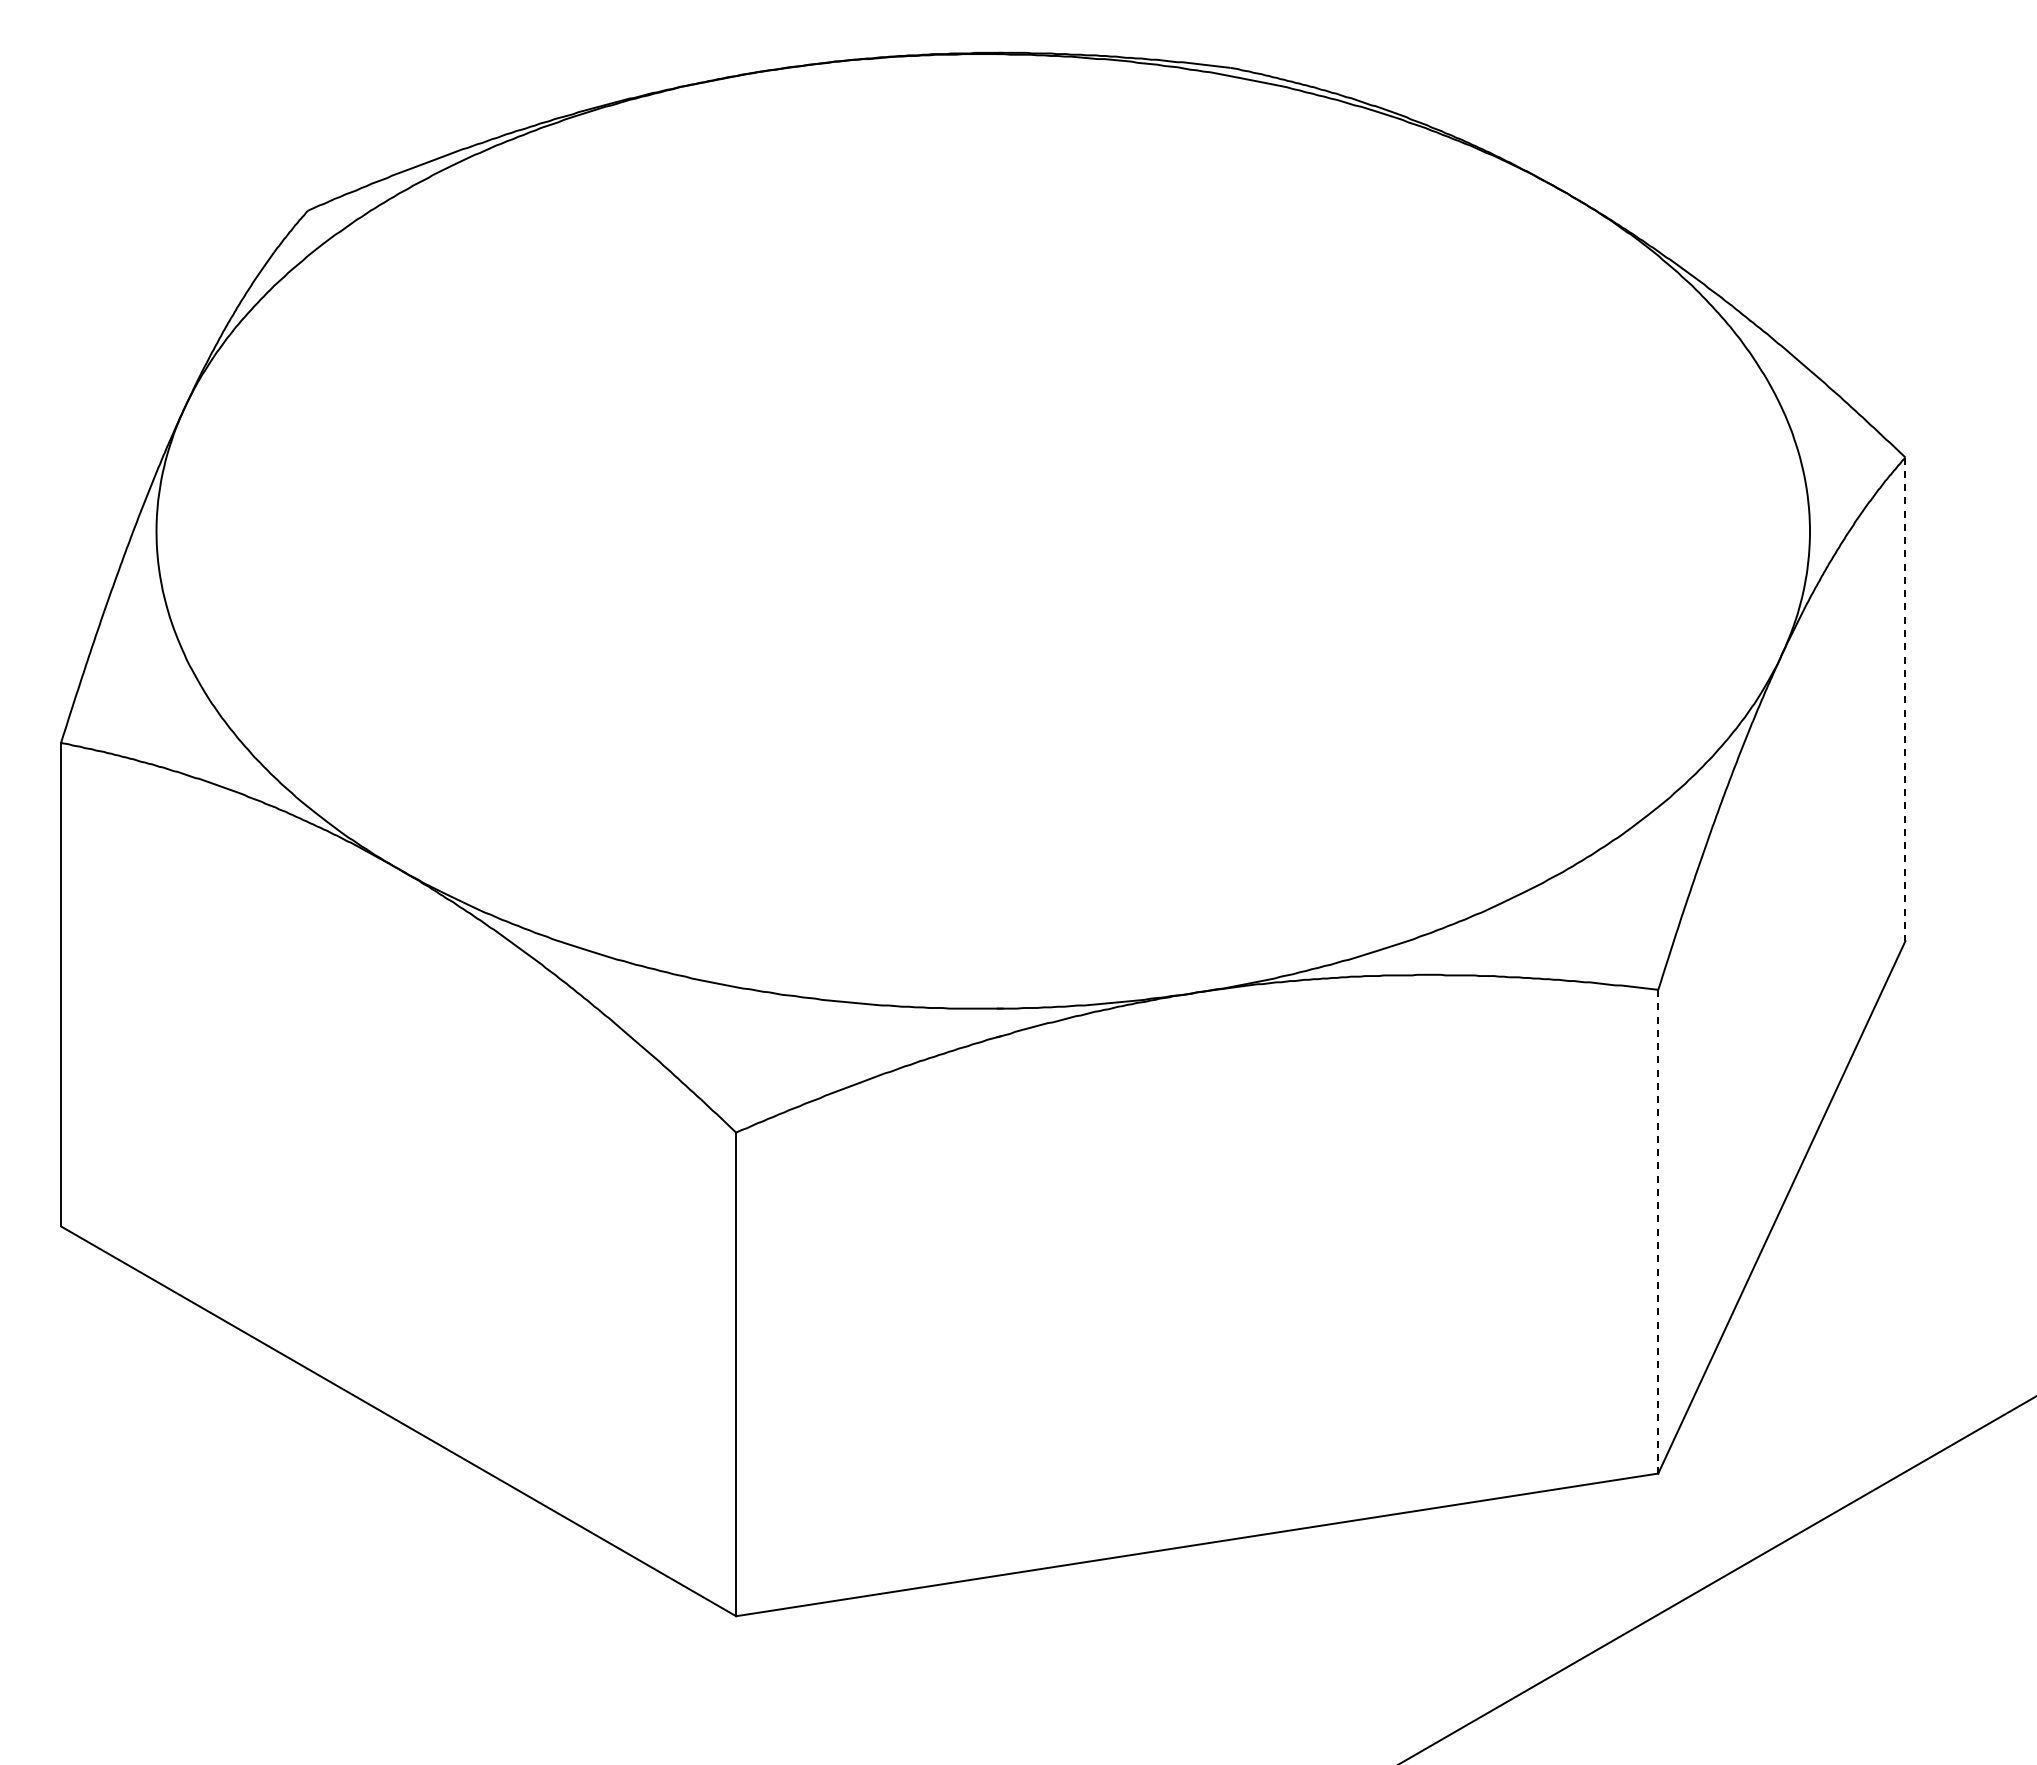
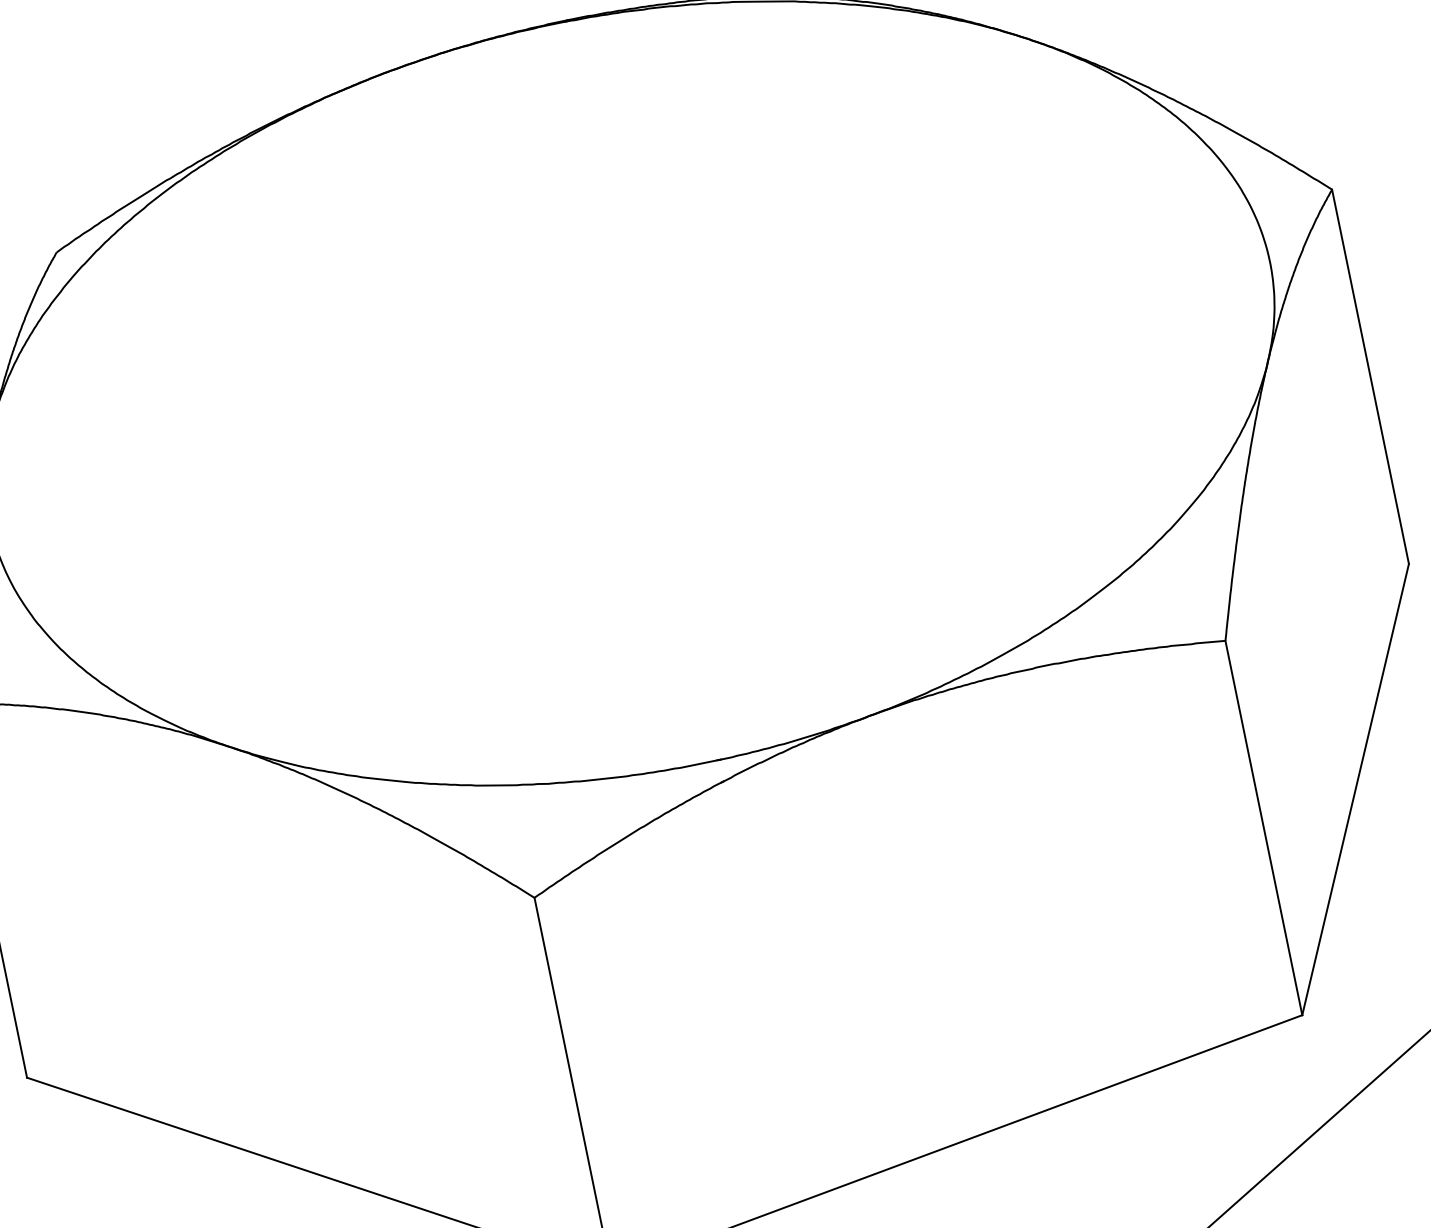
line: (1905, 699) -> (1370, 376), dashed -> solid
line: (1658, 1231) -> (1263, 827), dashed -> solid

